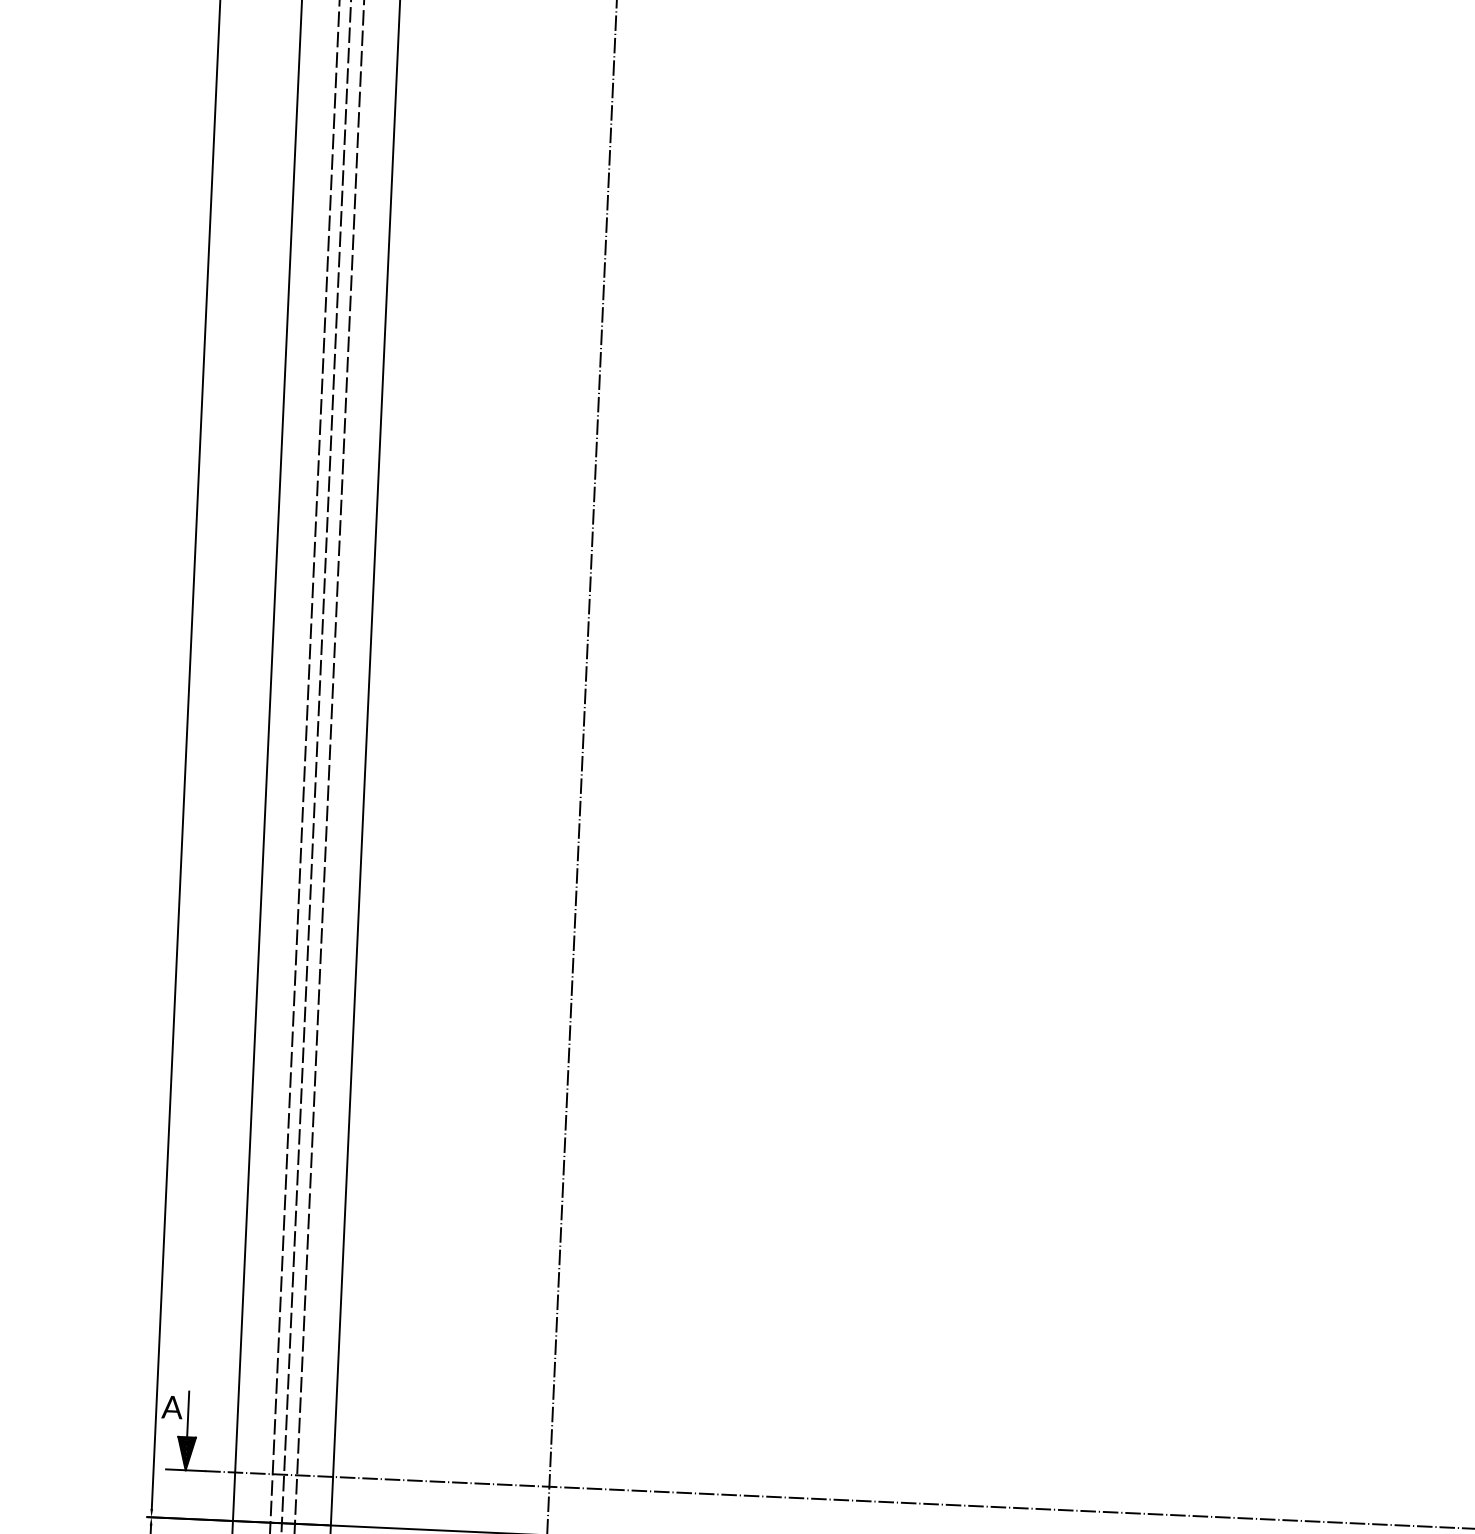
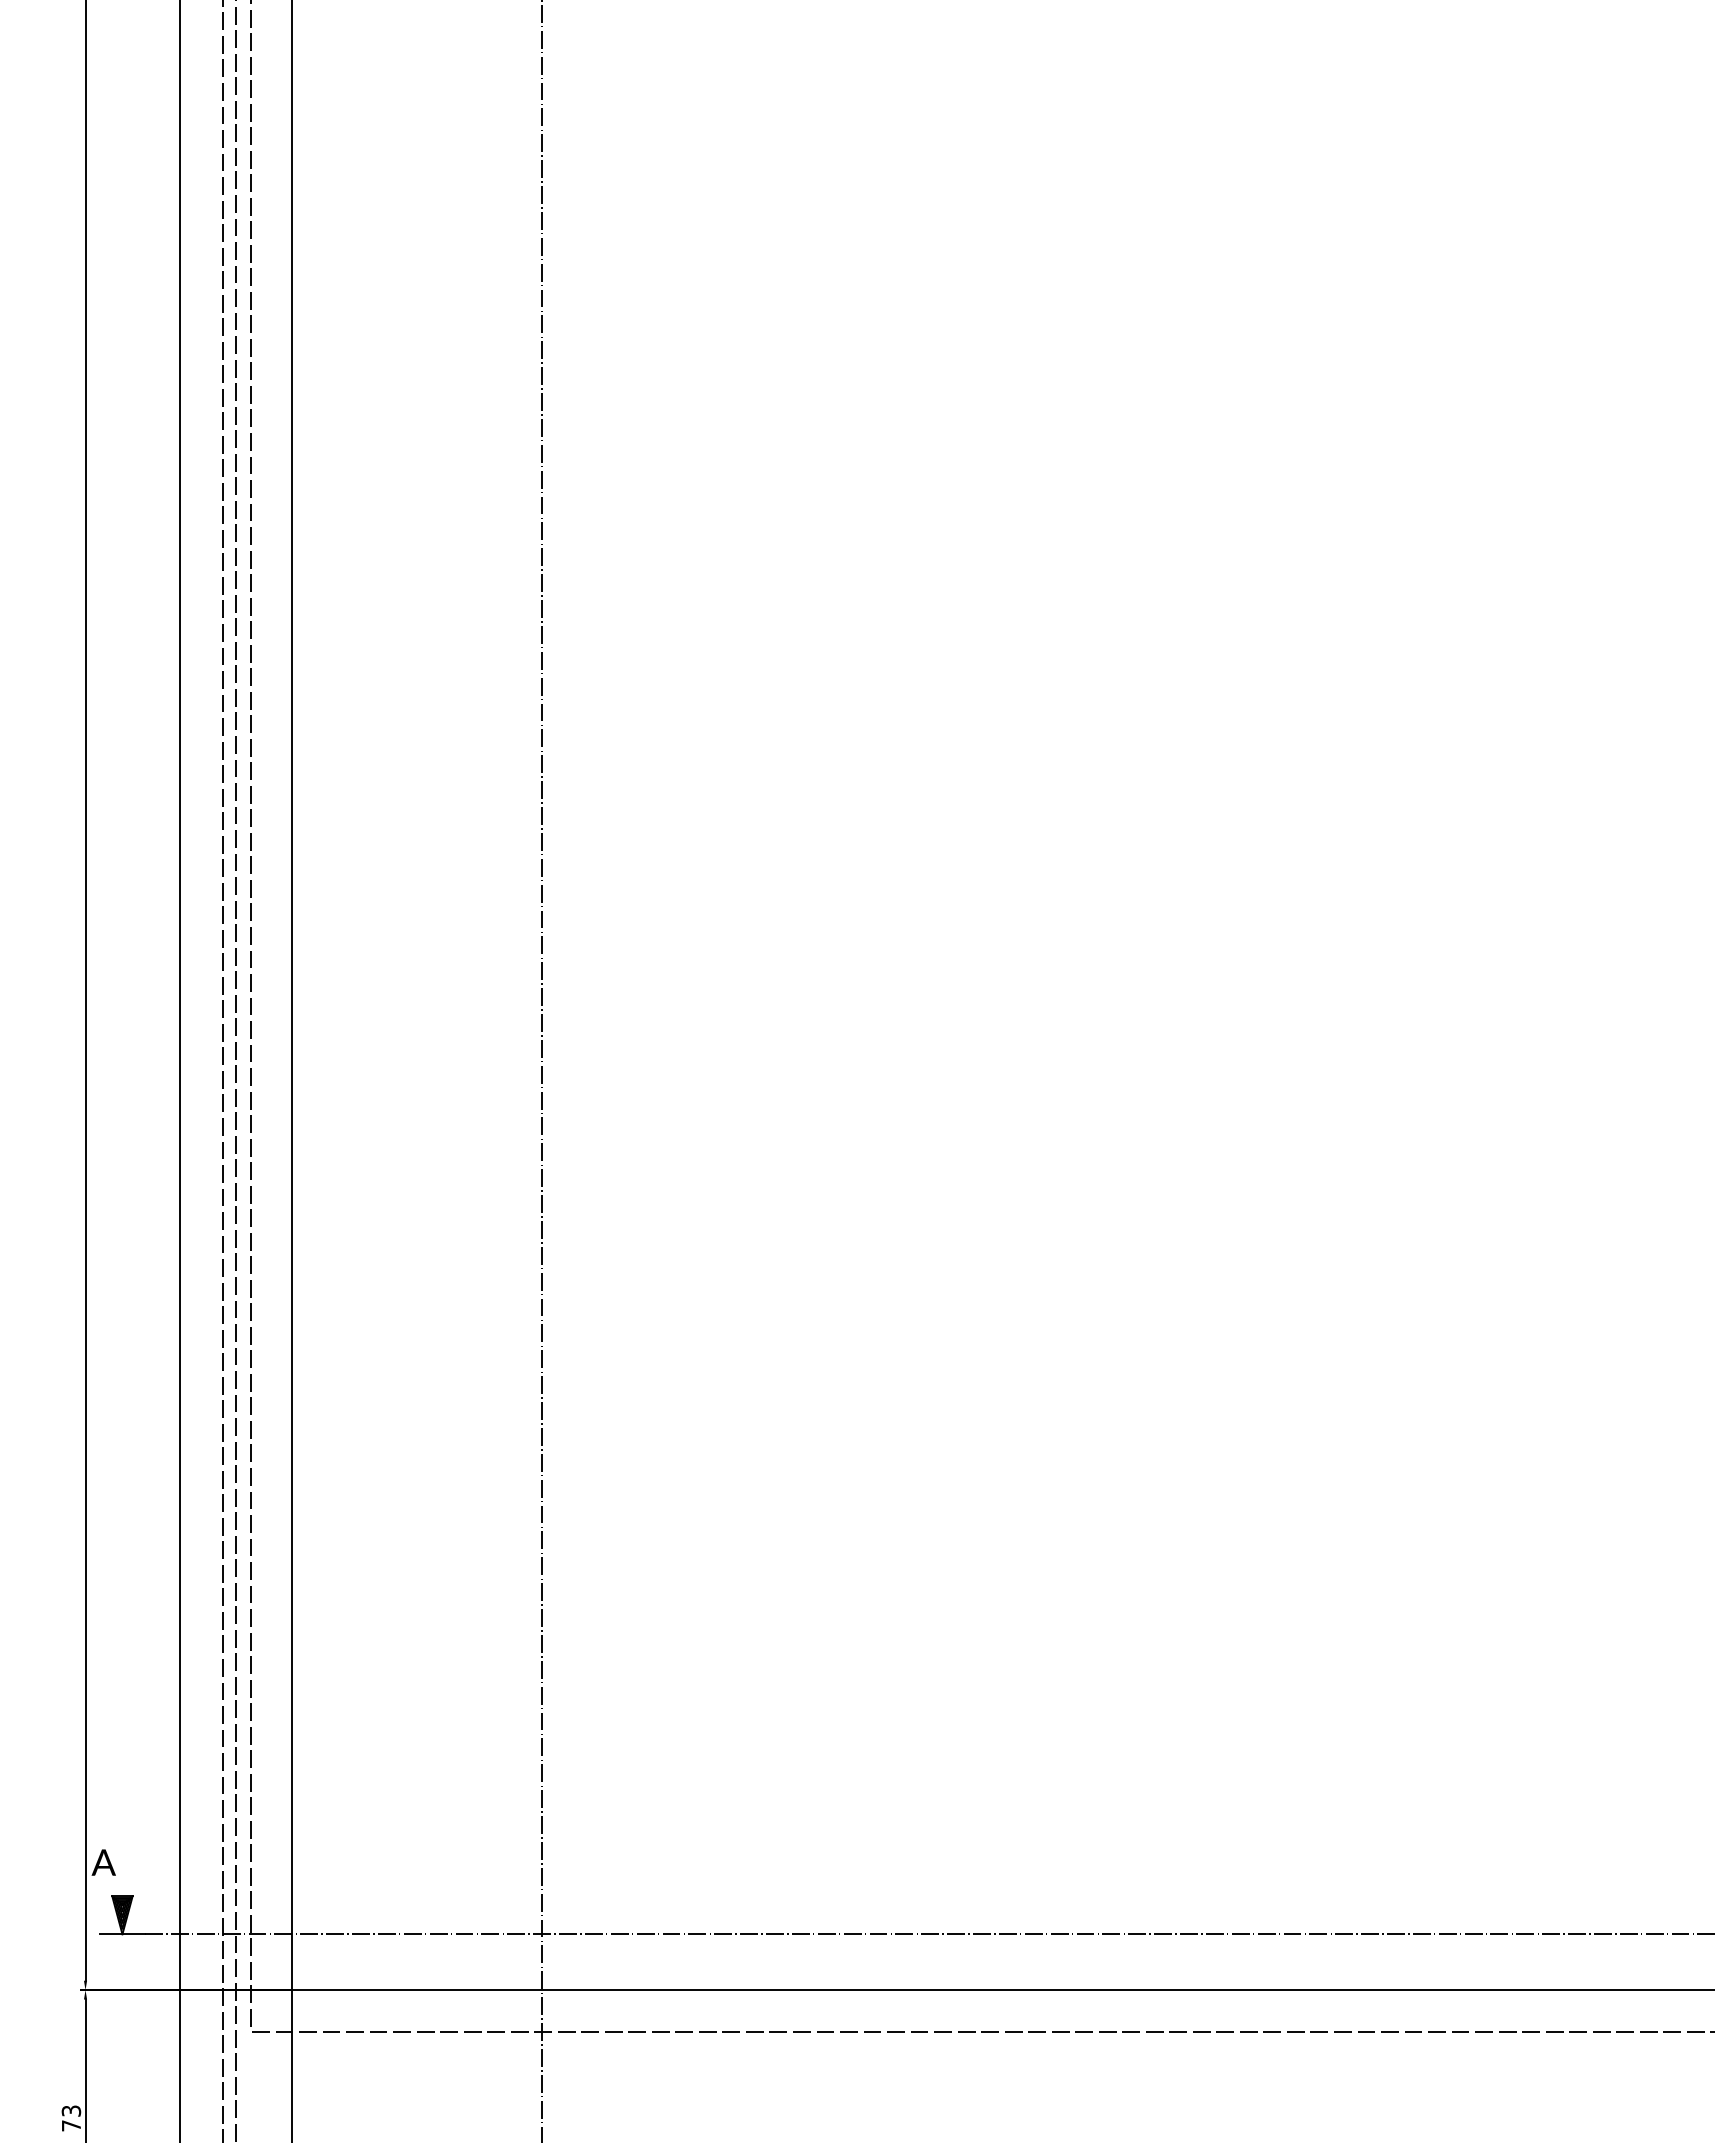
line: (188, 1414) -> (122, 1869), removed

